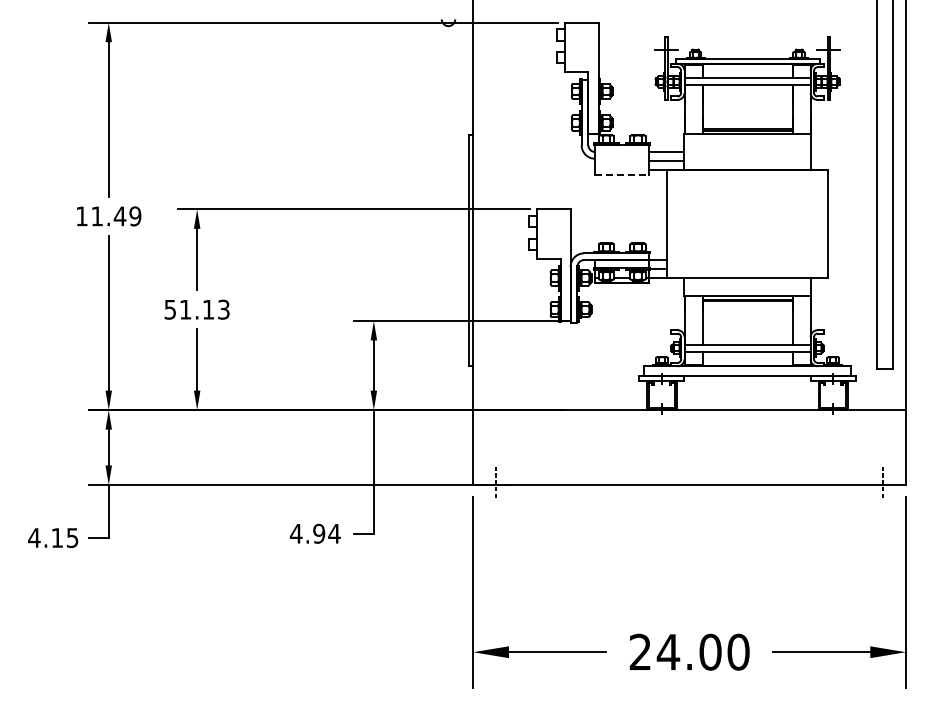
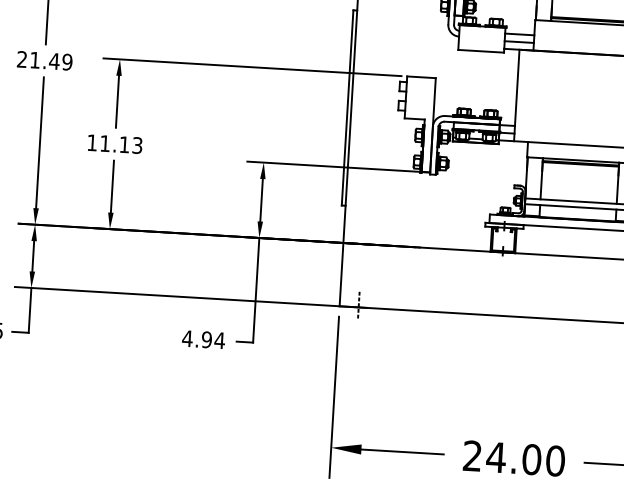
line: (622, 174) -> (481, 51), dashed -> solid
text: (81, 216) -> (21, 59), 11.49 -> 21.49
text: (169, 309) -> (91, 142), 51.13 -> 11.13

